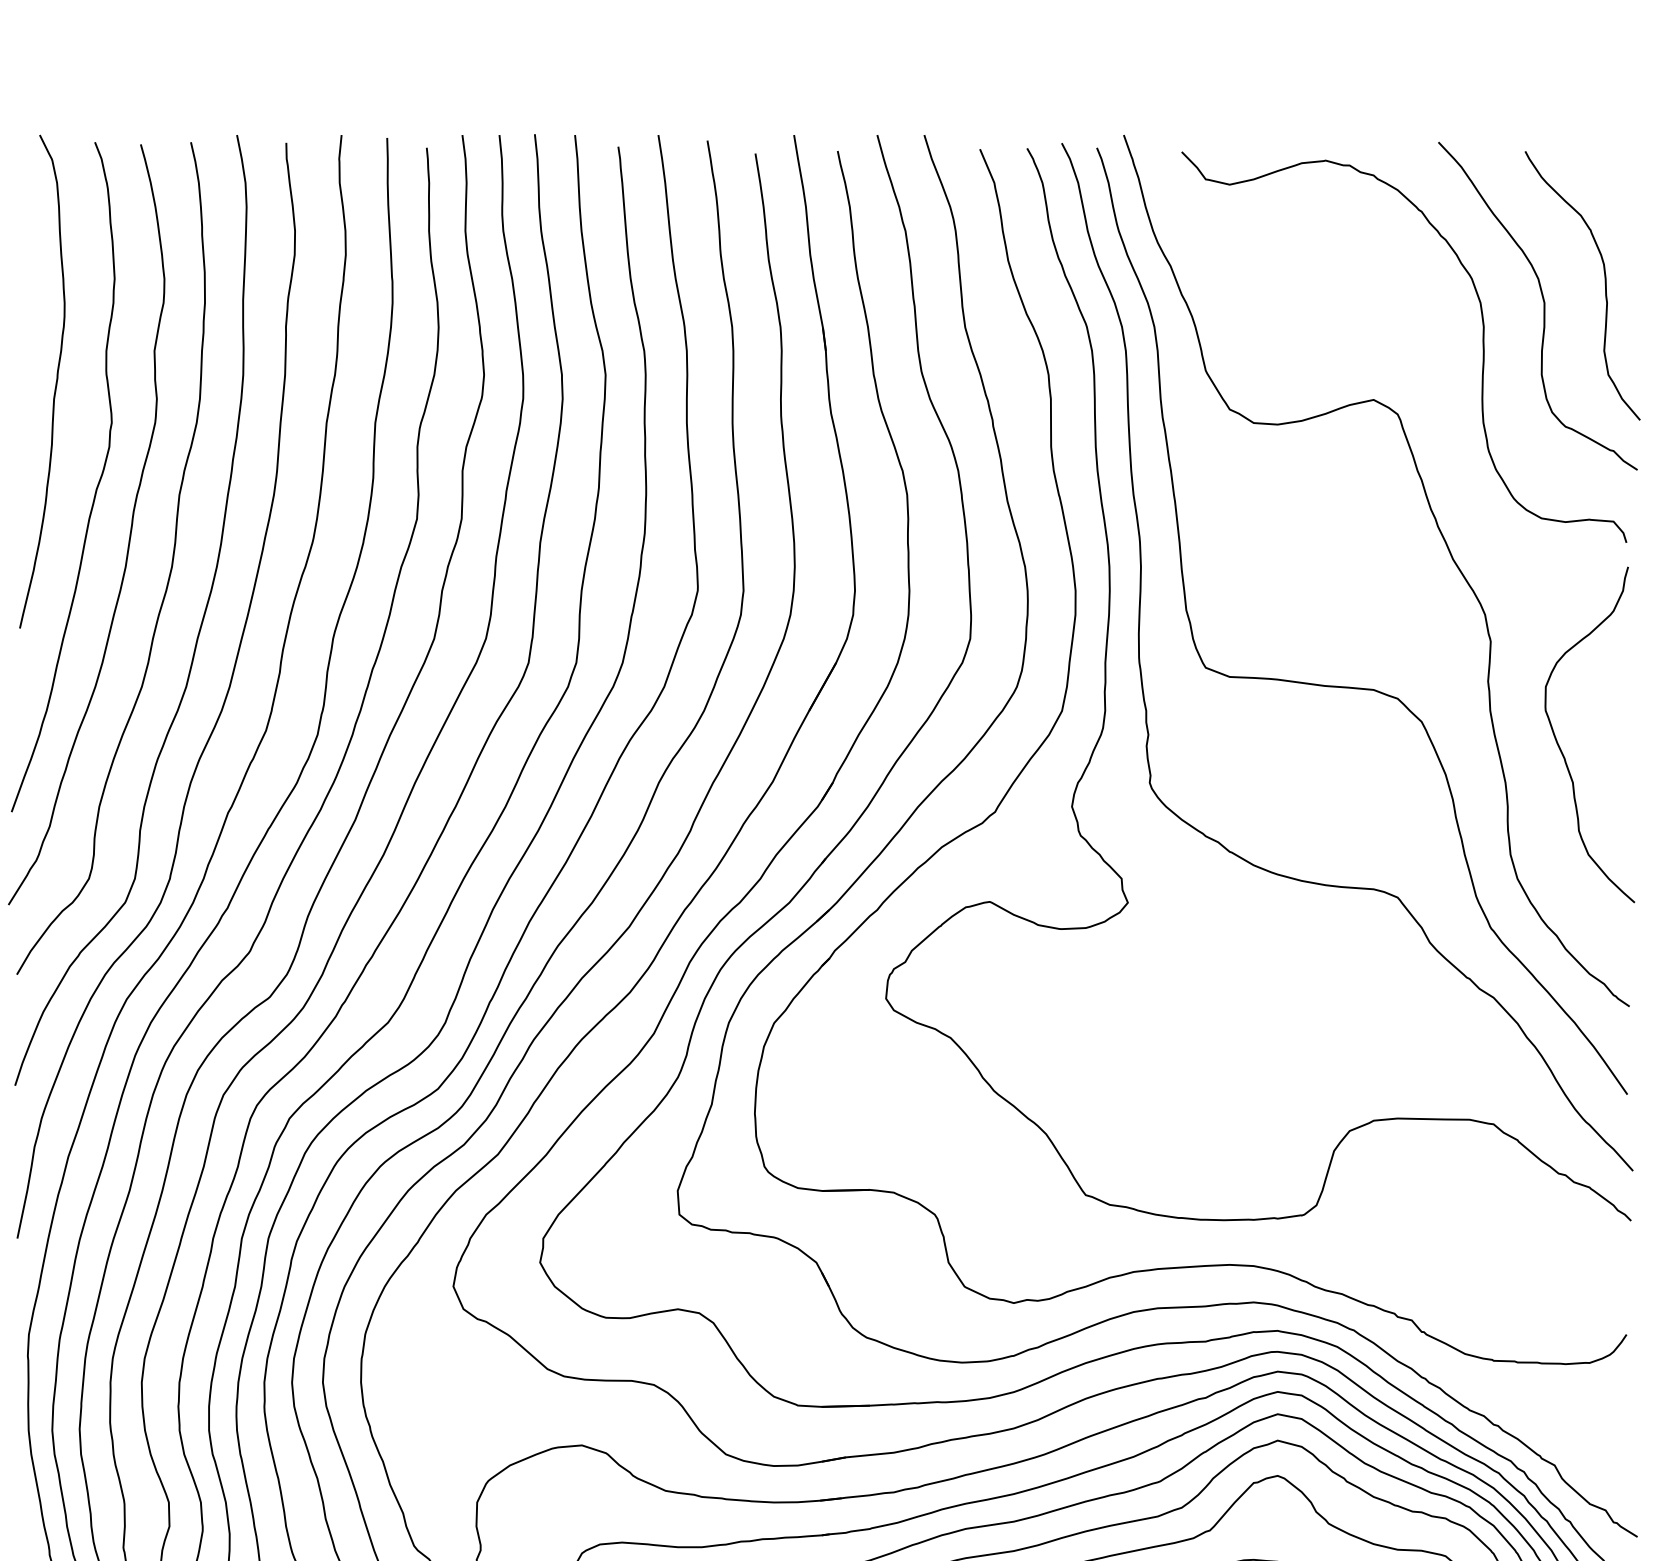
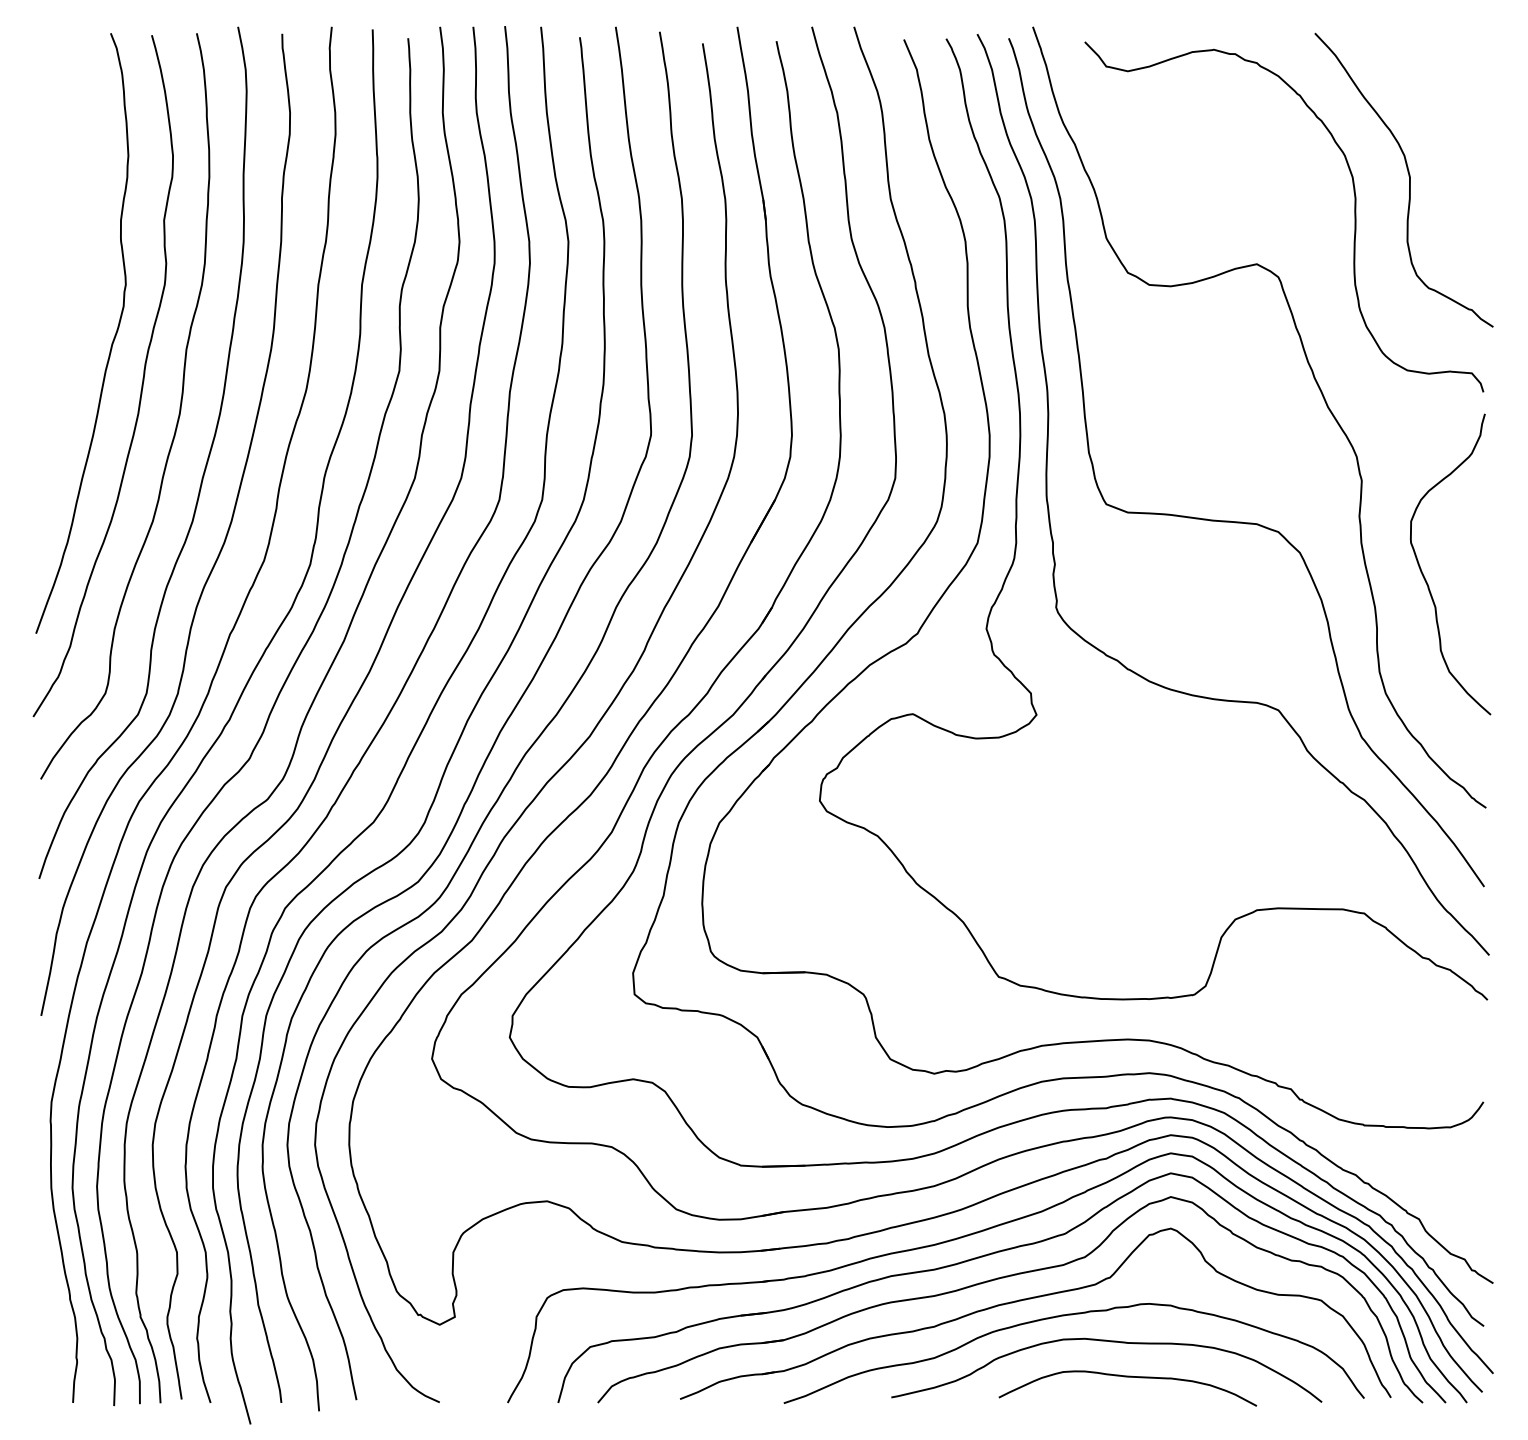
curve: (1604, 279) -> (1463, 156), removed
curve: (55, 381) -> (75, 247), removed

